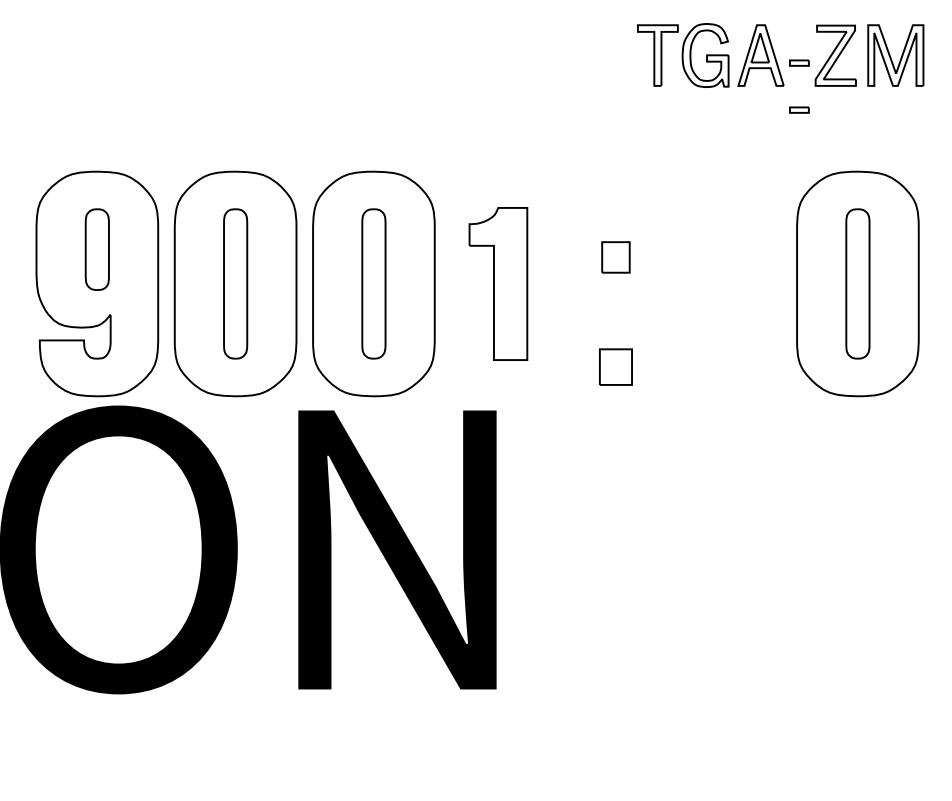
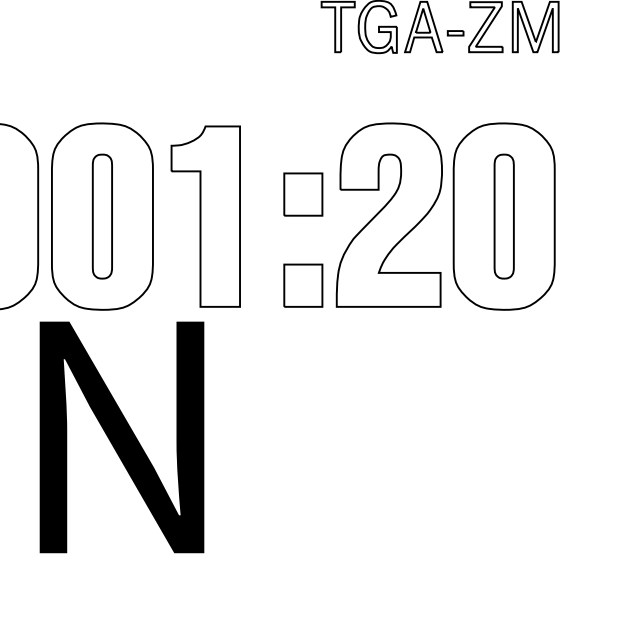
part: (799, 109) -> (455, 71), removed
part: (615, 257) -> (302, 194), size x1.67
part: (719, 281) -> (389, 214), added
part: (498, 283) -> (205, 216), size x1.43
part: (615, 366) -> (302, 285), size x1.43

